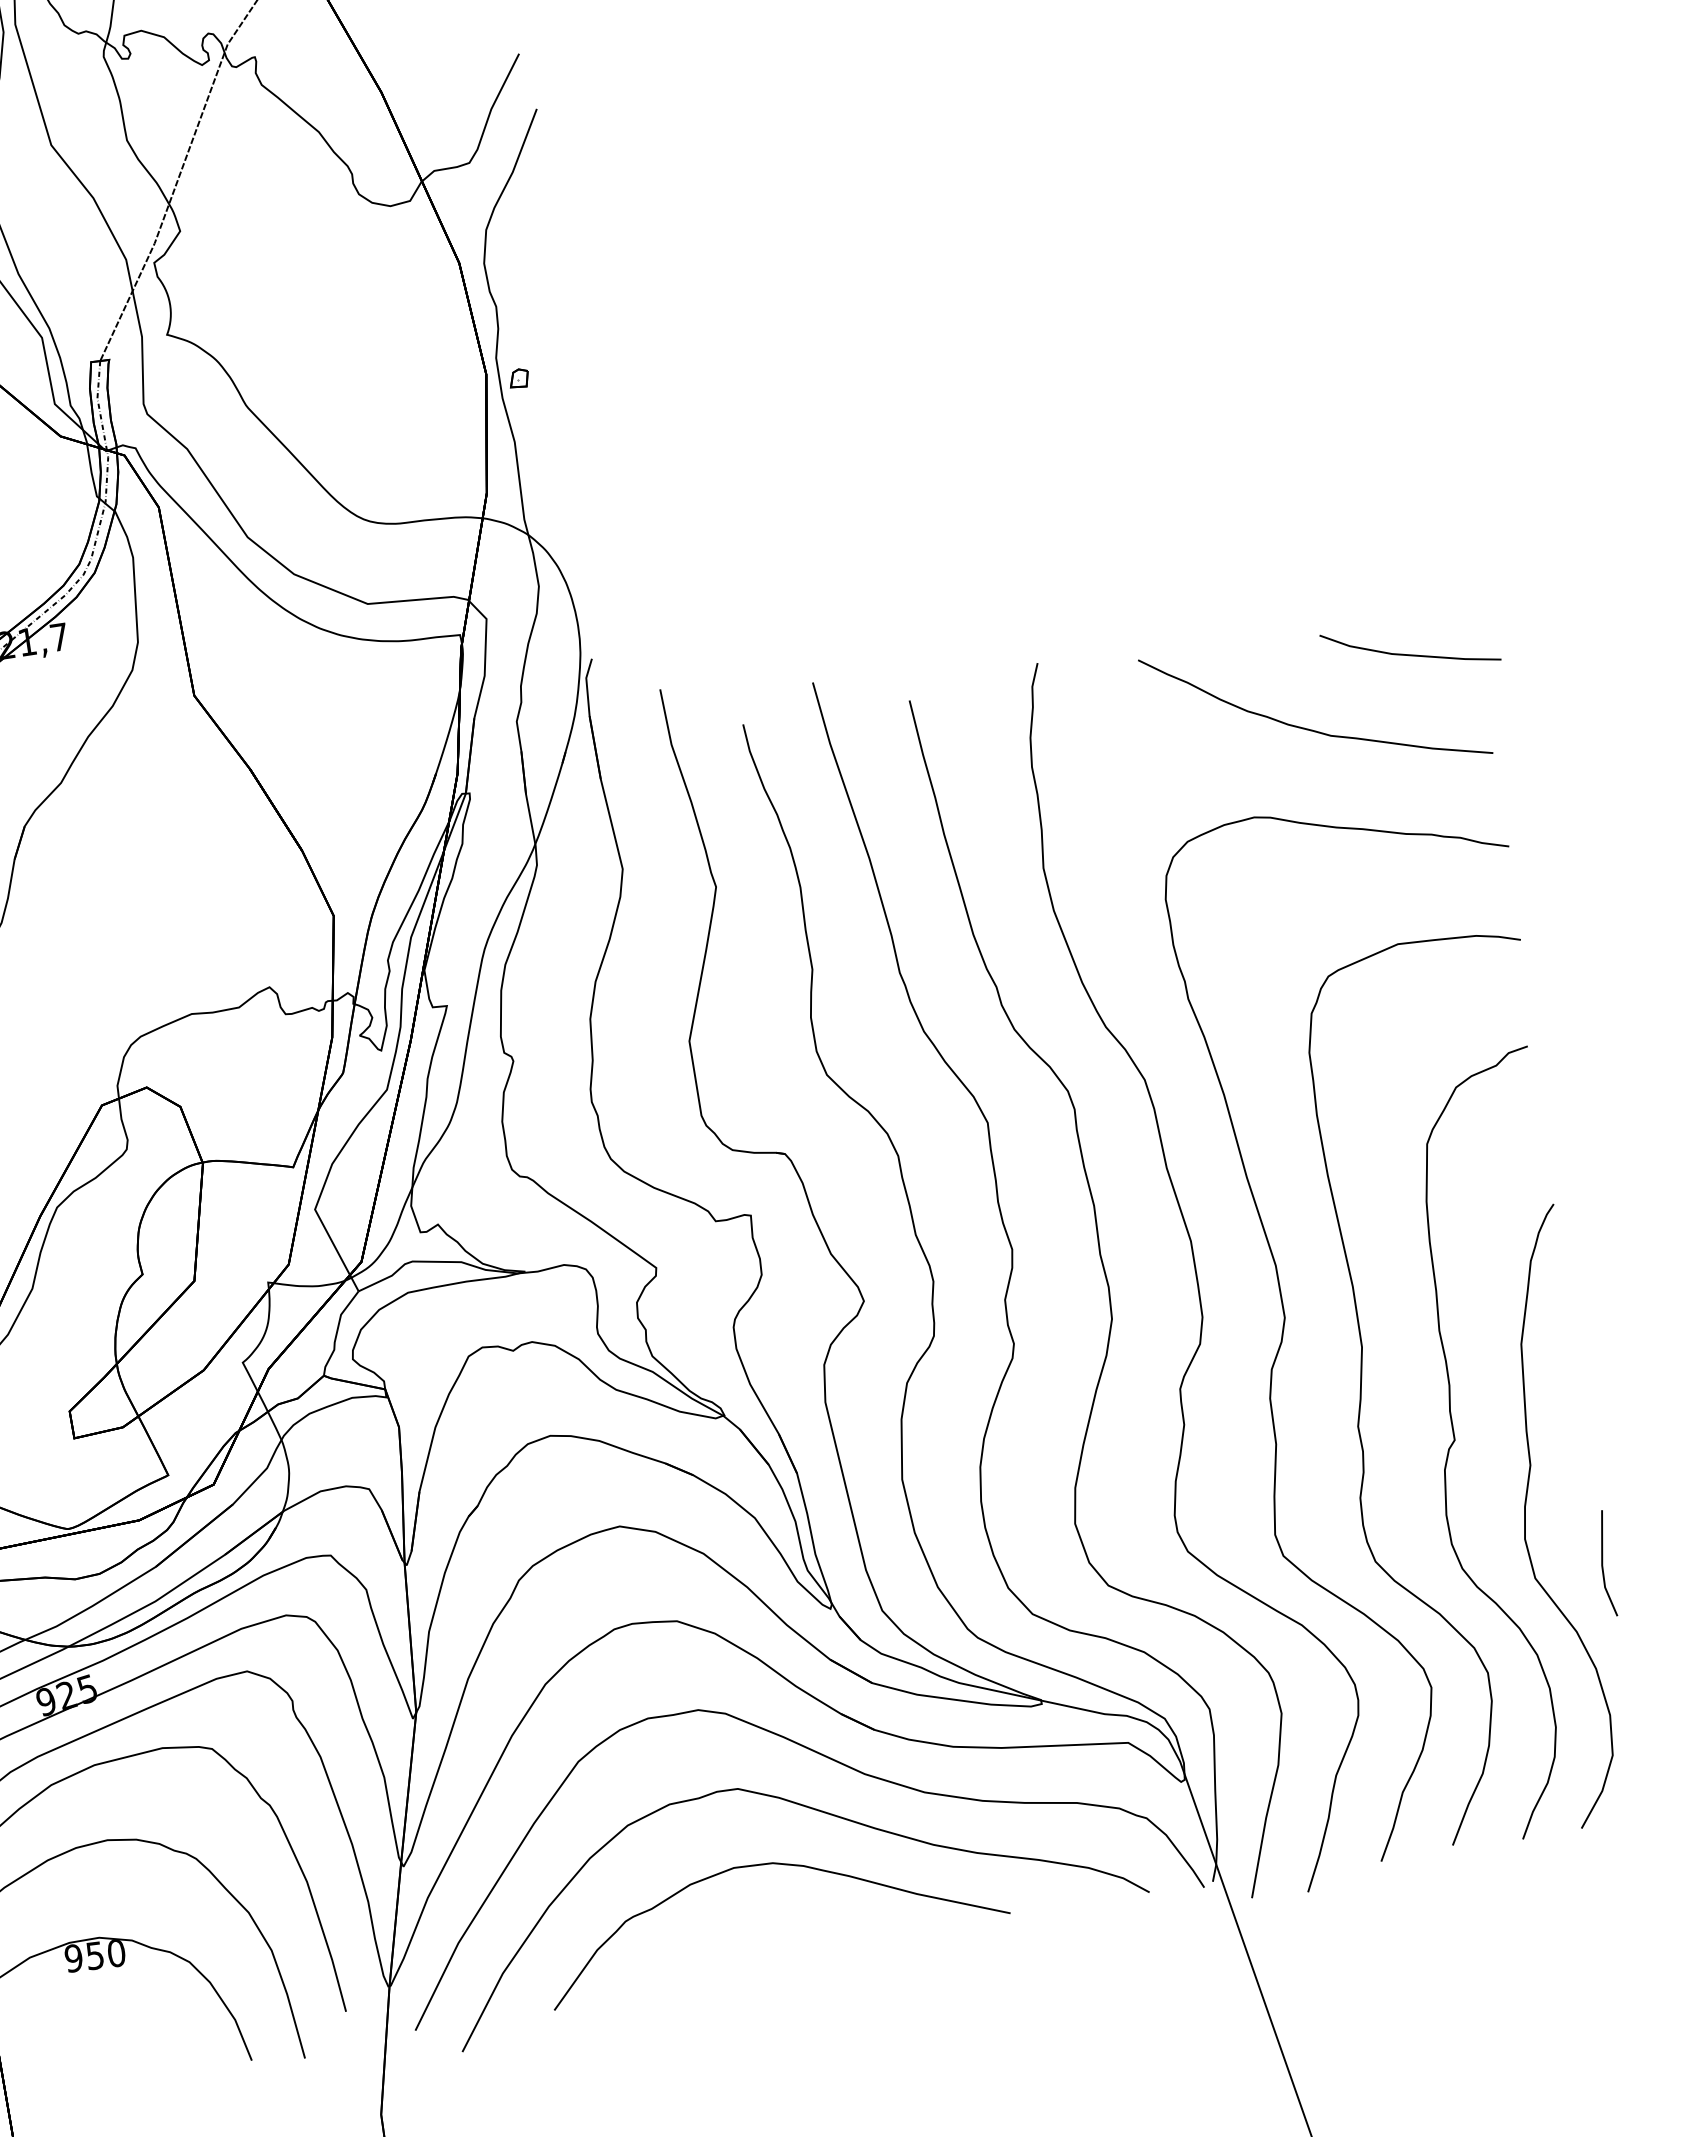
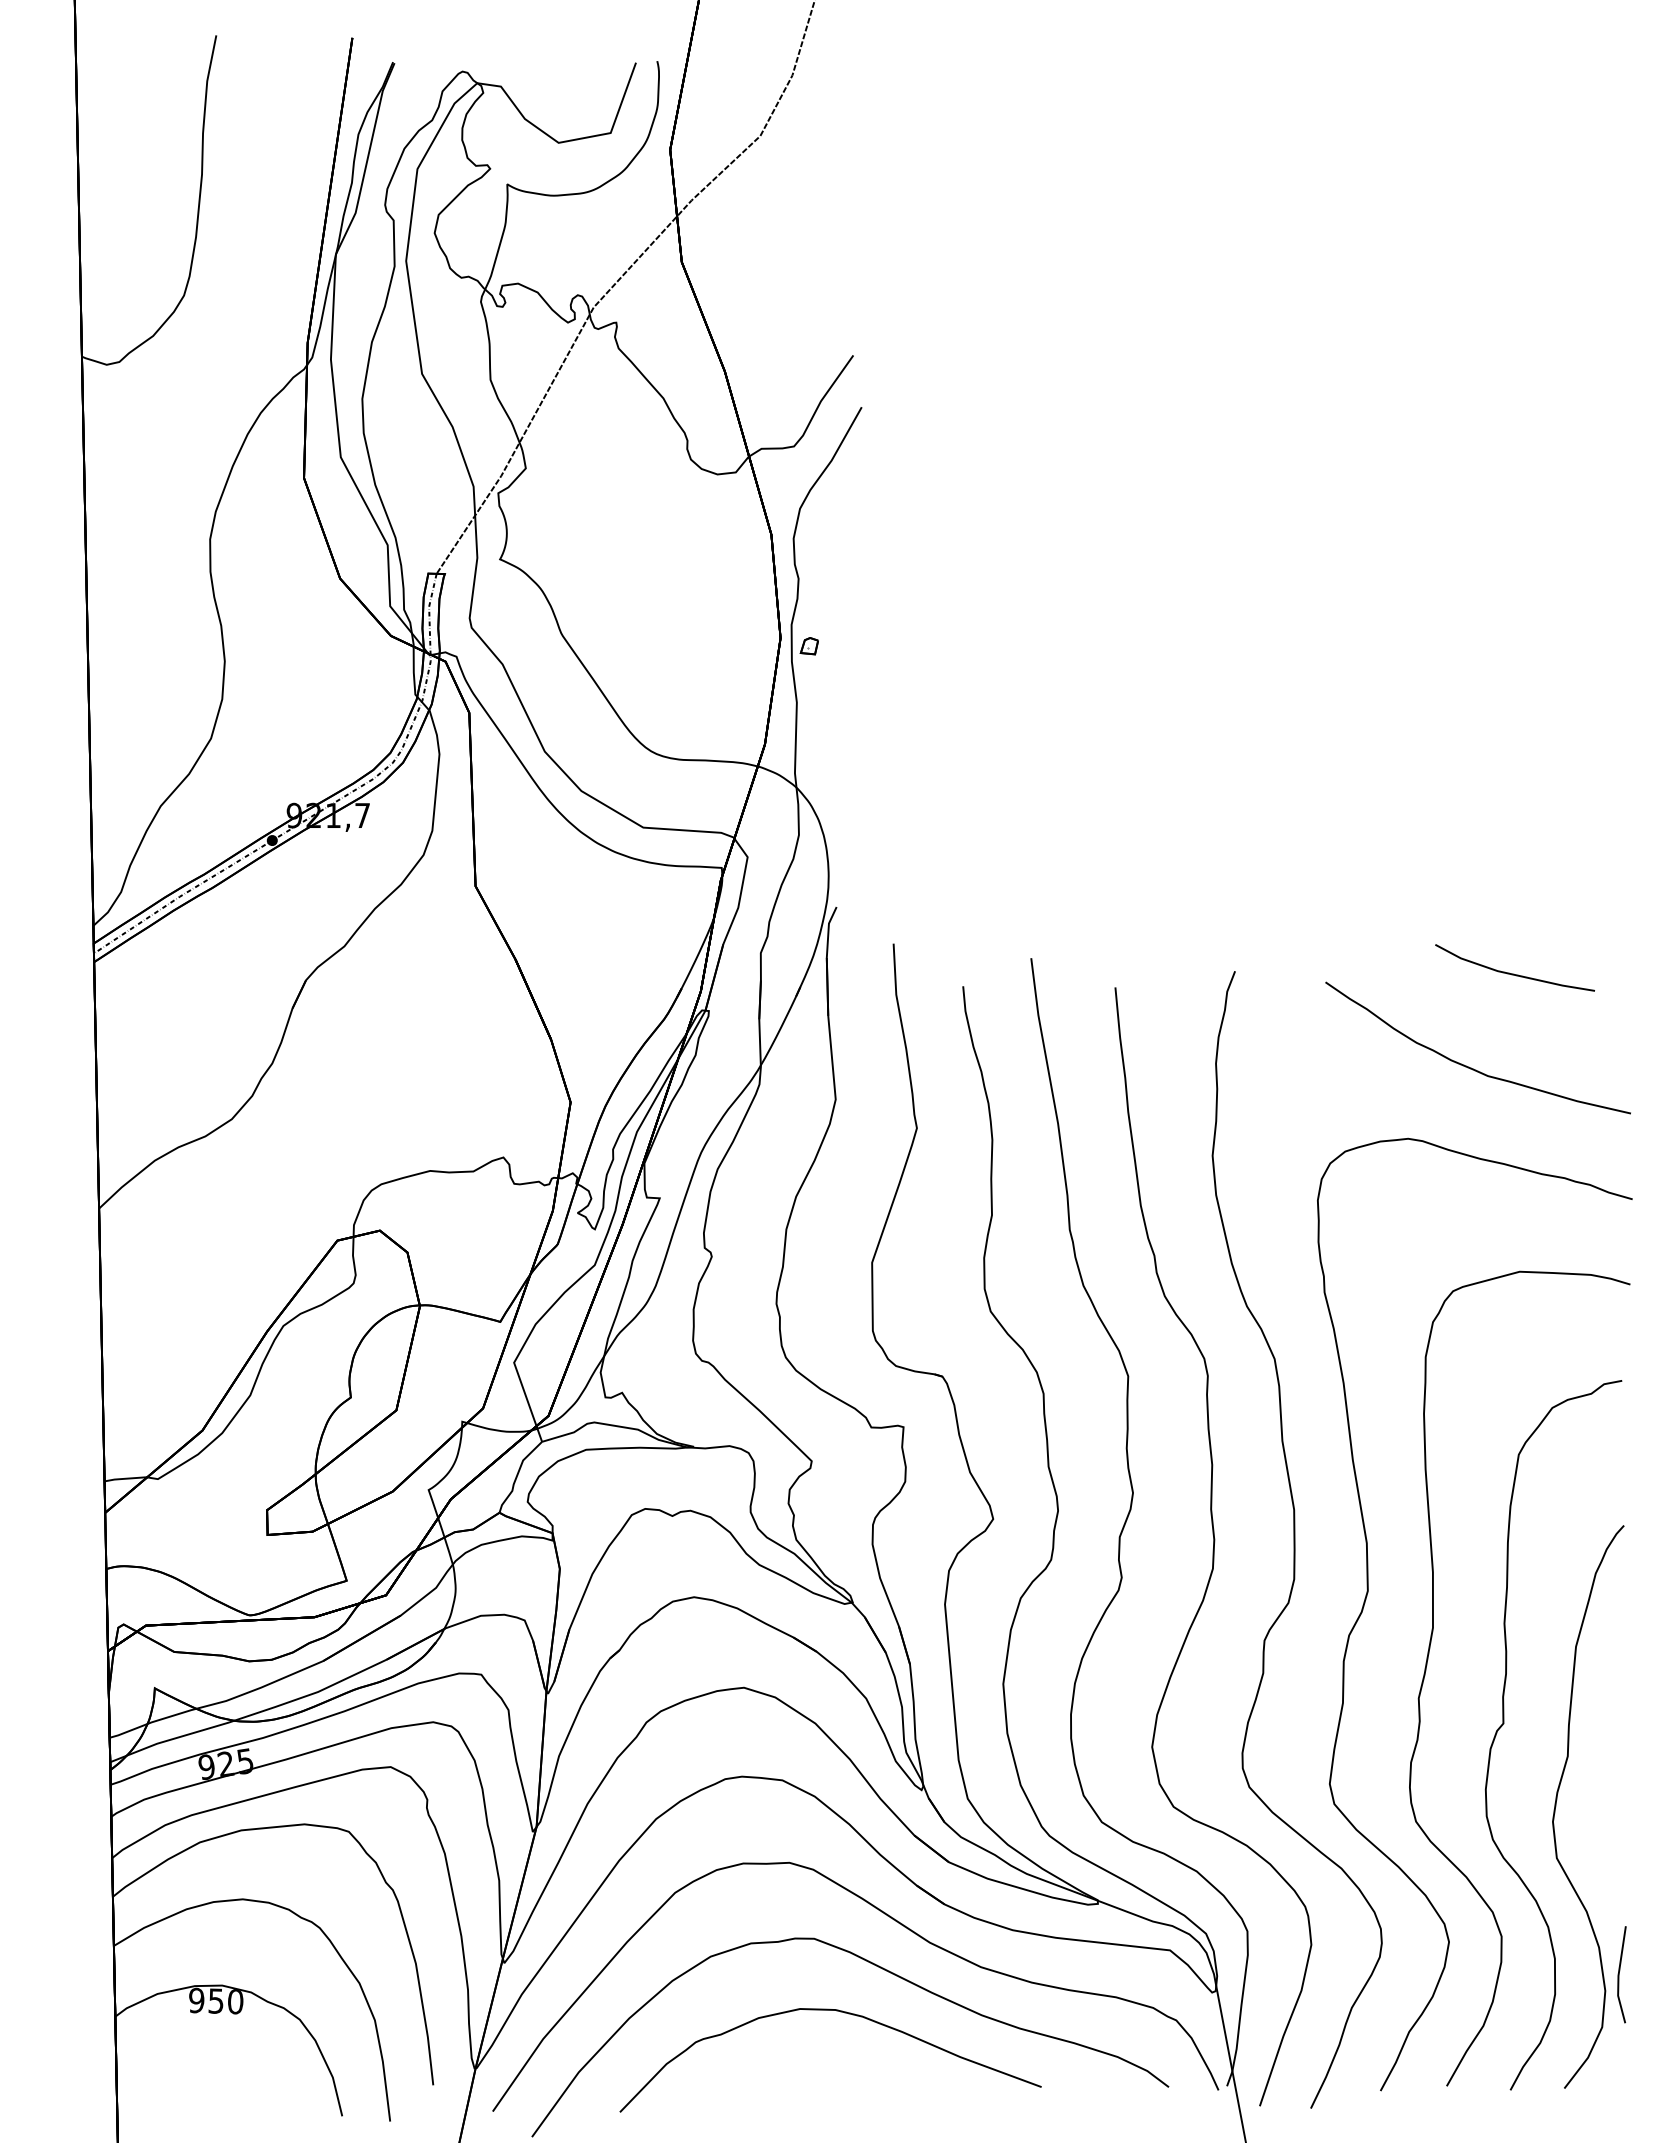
line: (1410, 653) -> (1514, 973), moved
line: (1603, 1563) -> (1619, 1974), moved

